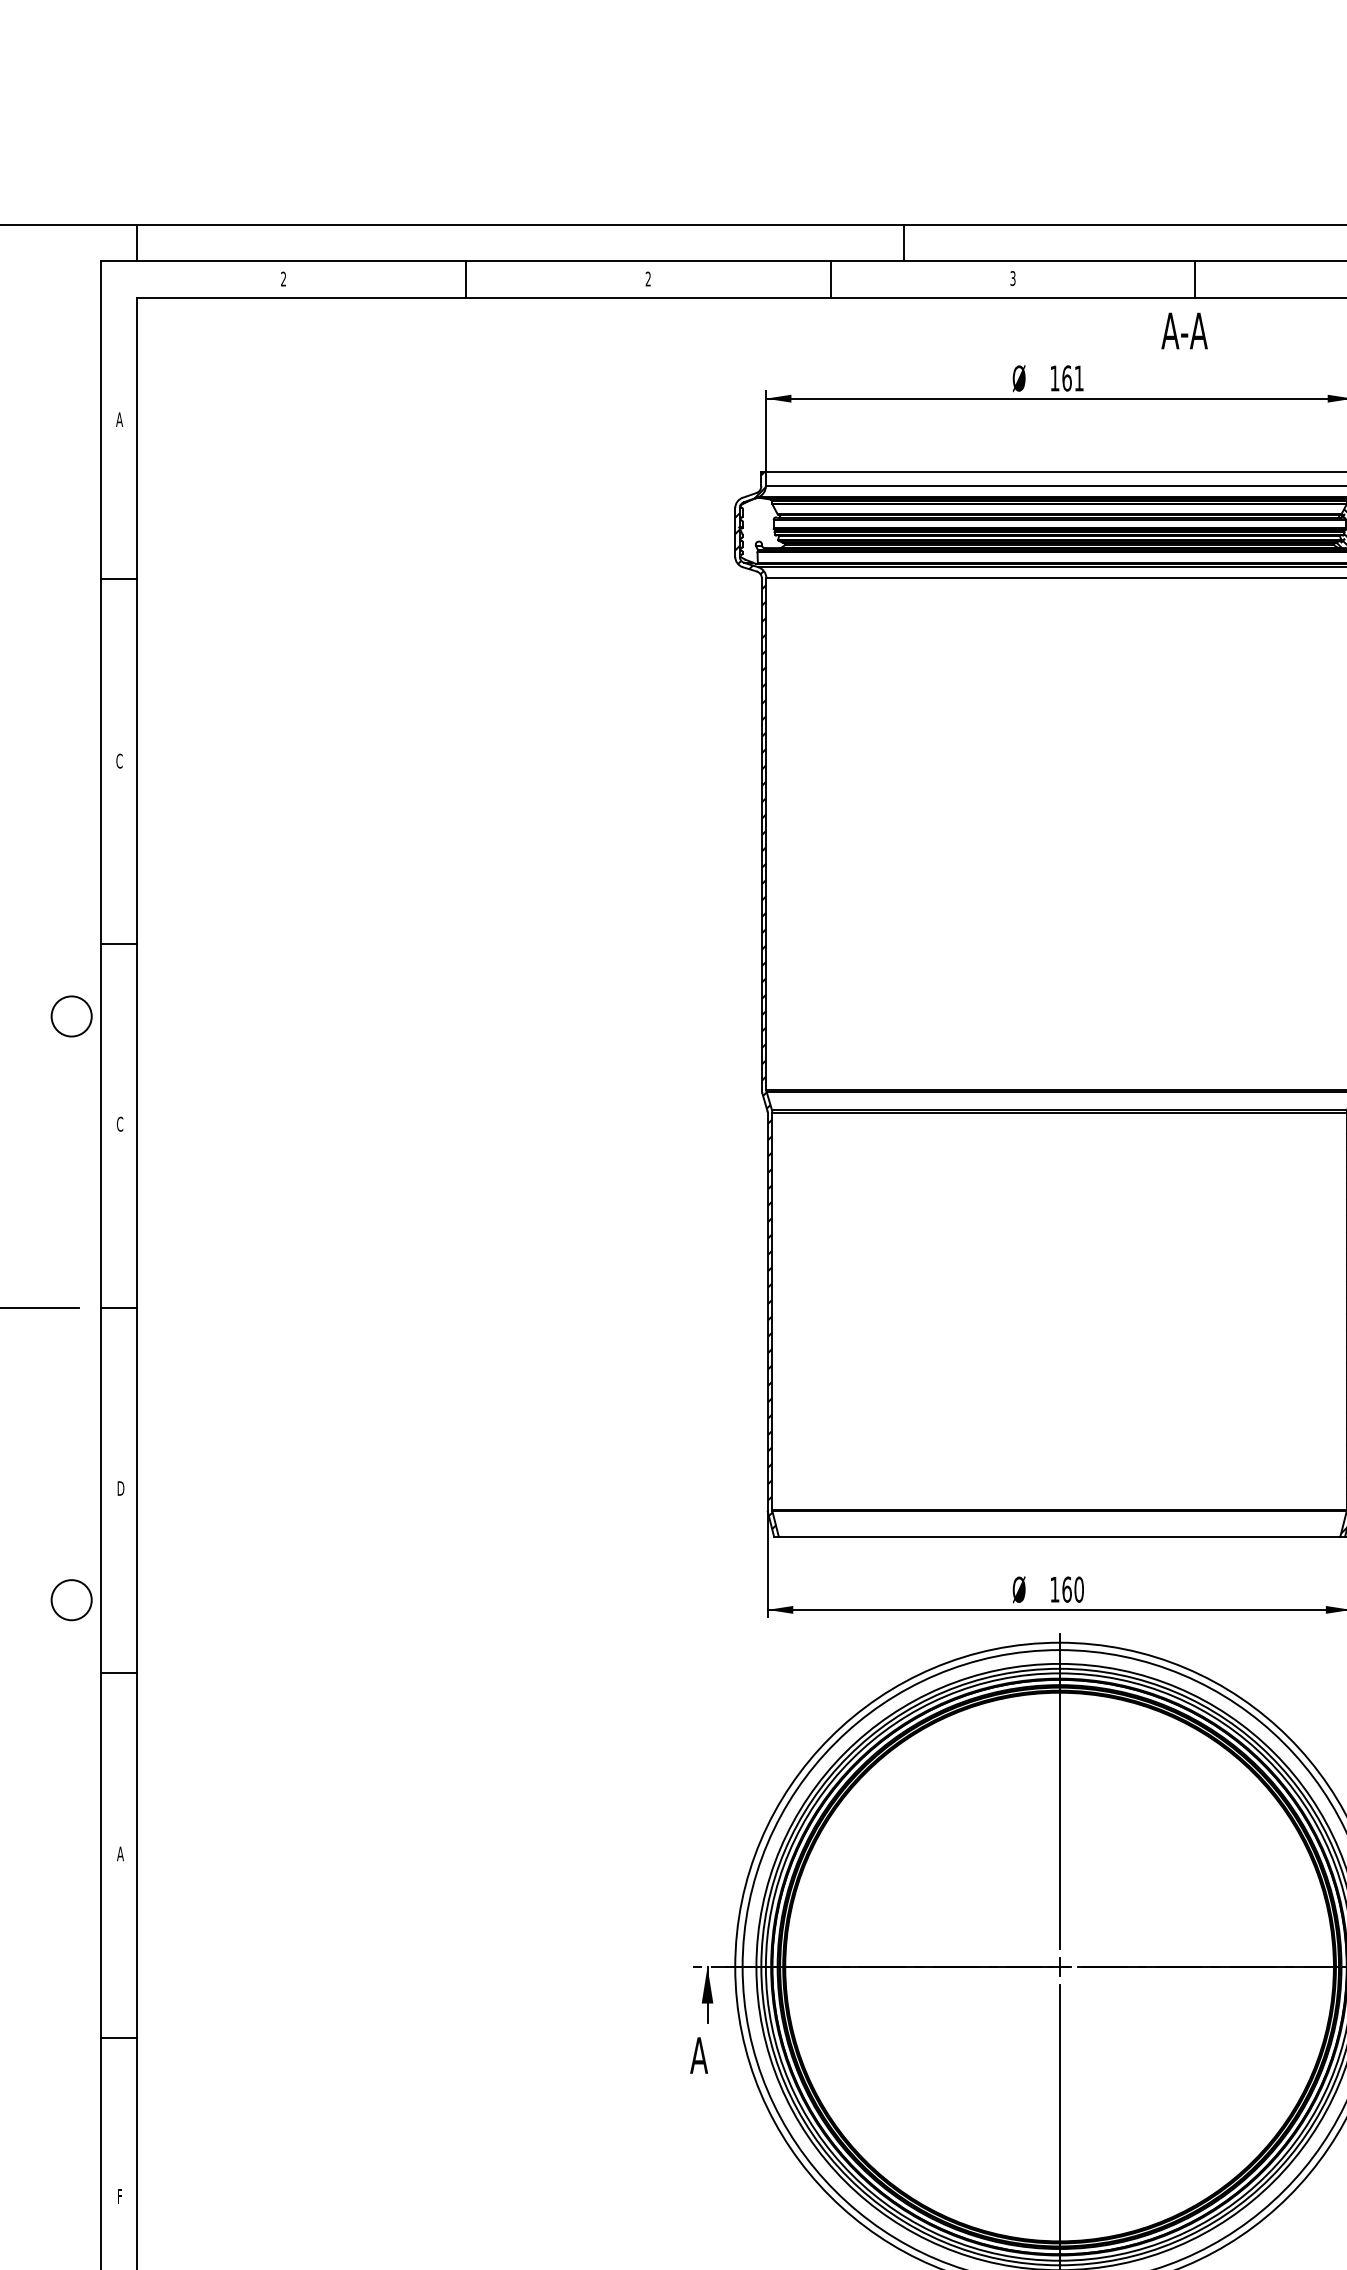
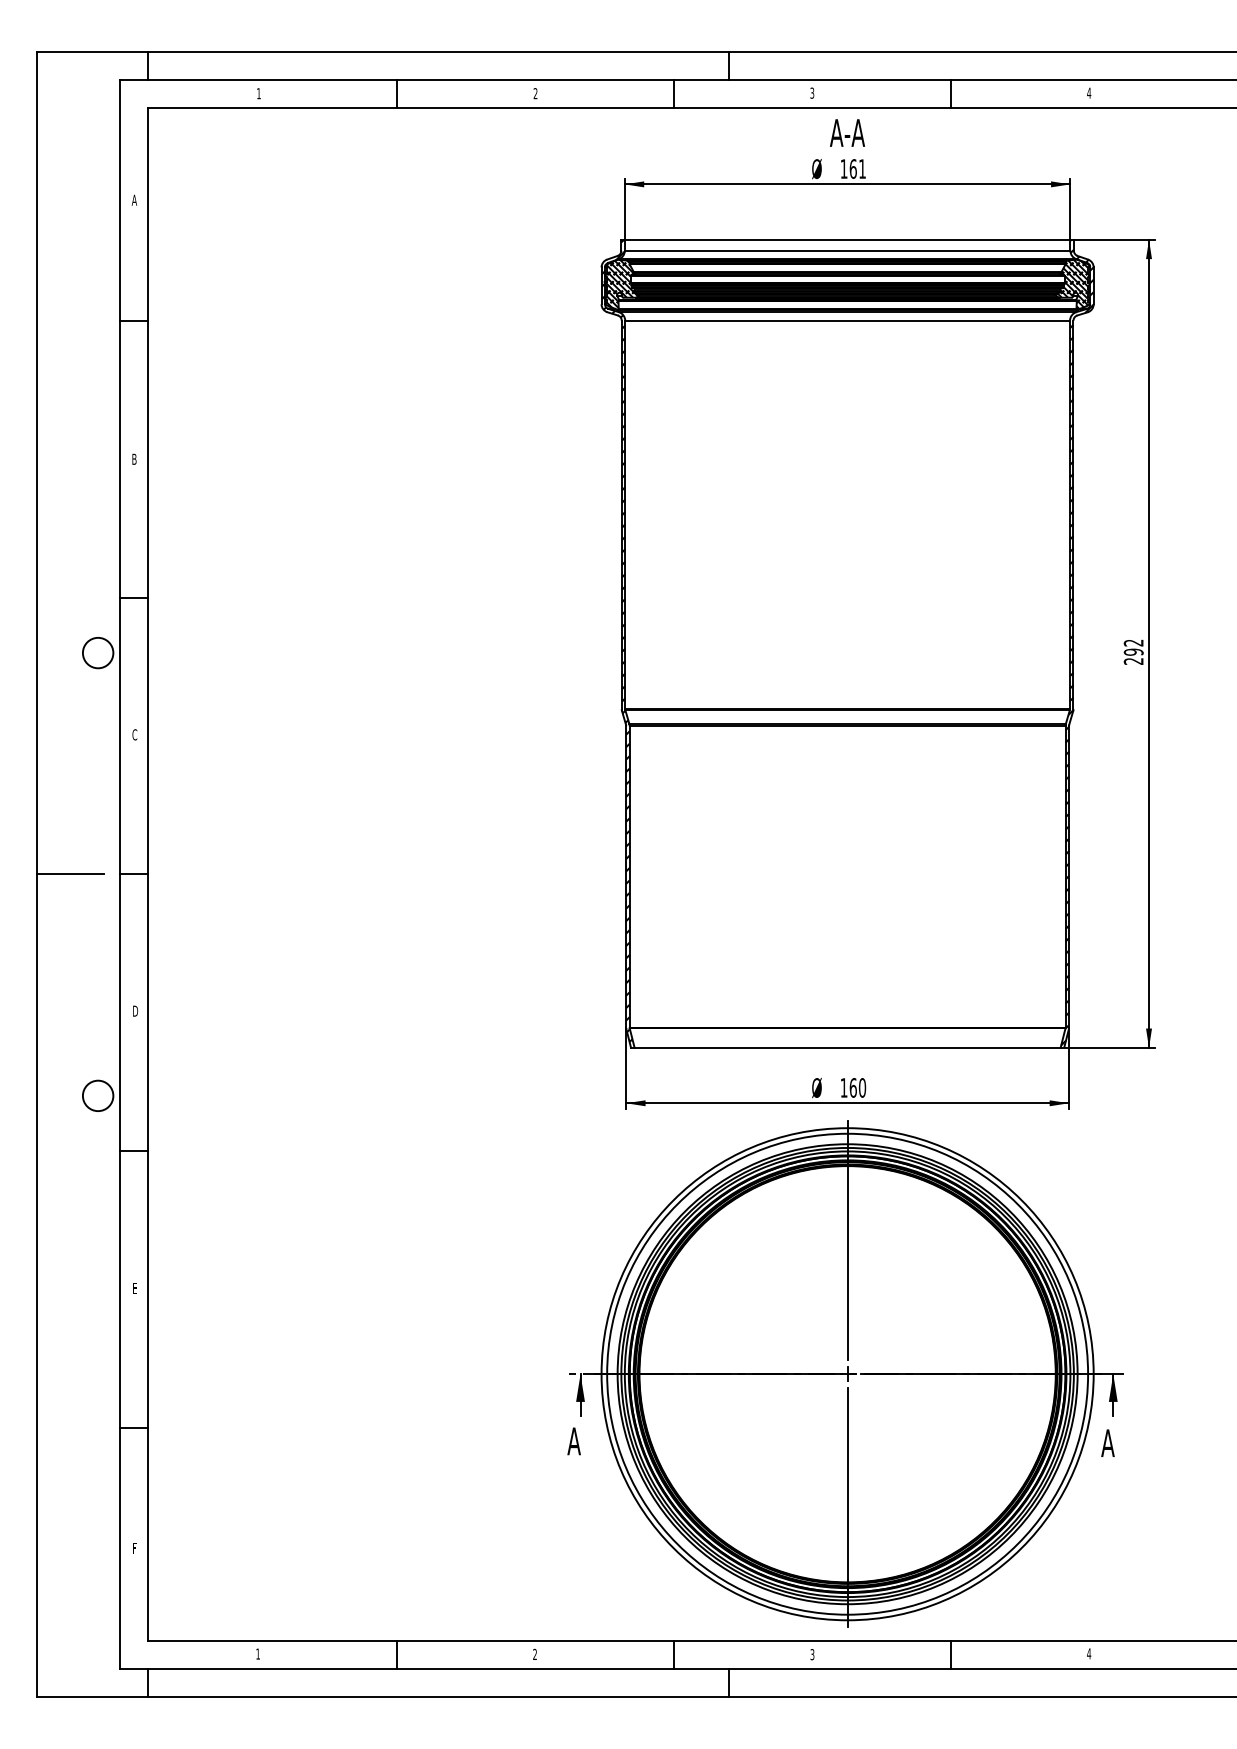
text: (283, 278) -> (258, 93), 2 -> 1
text: (1184, 330) -> (847, 132), moved
hatch: (761, 530) -> (621, 284), added
text: (119, 760) -> (134, 458), C -> B
text: (119, 1854) -> (134, 1288), A -> E

